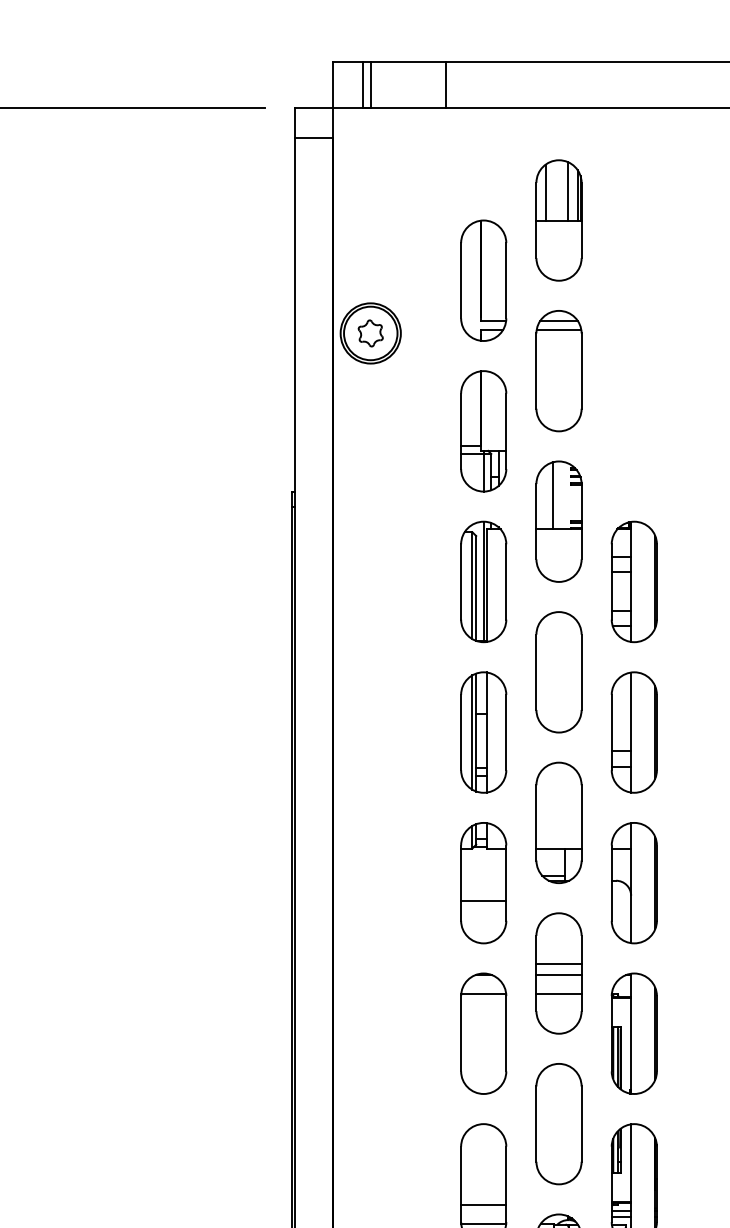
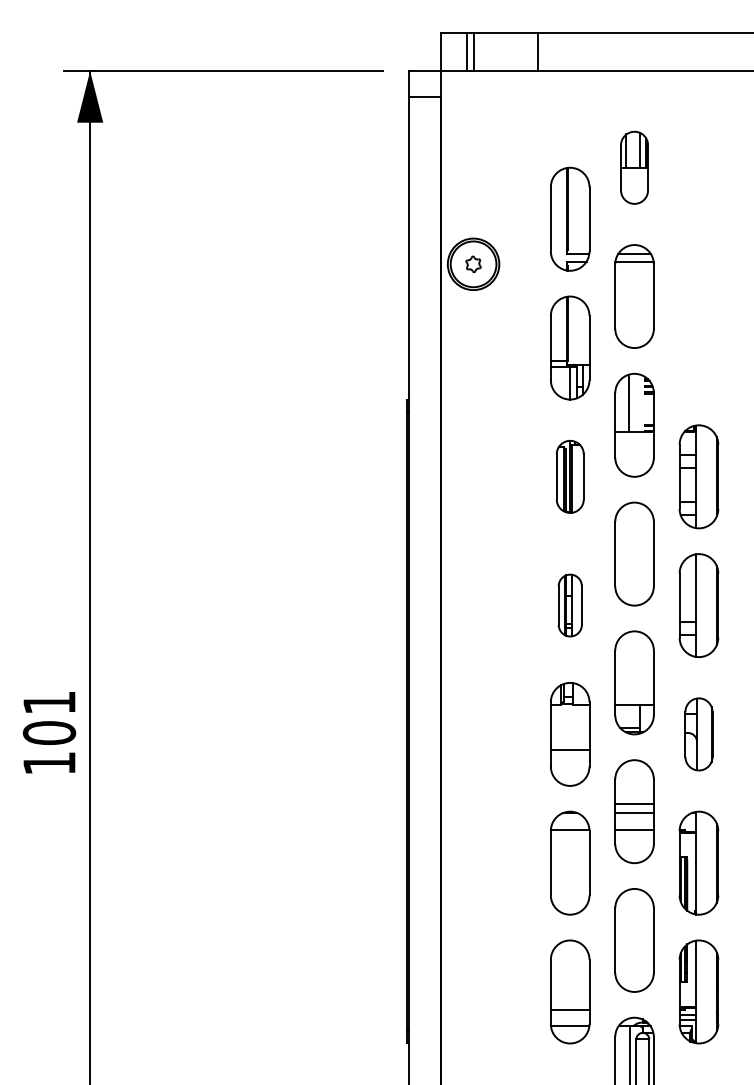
part: (558, 220) -> (634, 167), size x0.7
part: (370, 333) -> (473, 264), size x0.7
part: (484, 581) -> (570, 476), size x0.7
part: (484, 732) -> (570, 605), size x0.6
part: (633, 883) -> (698, 734), size x0.7

